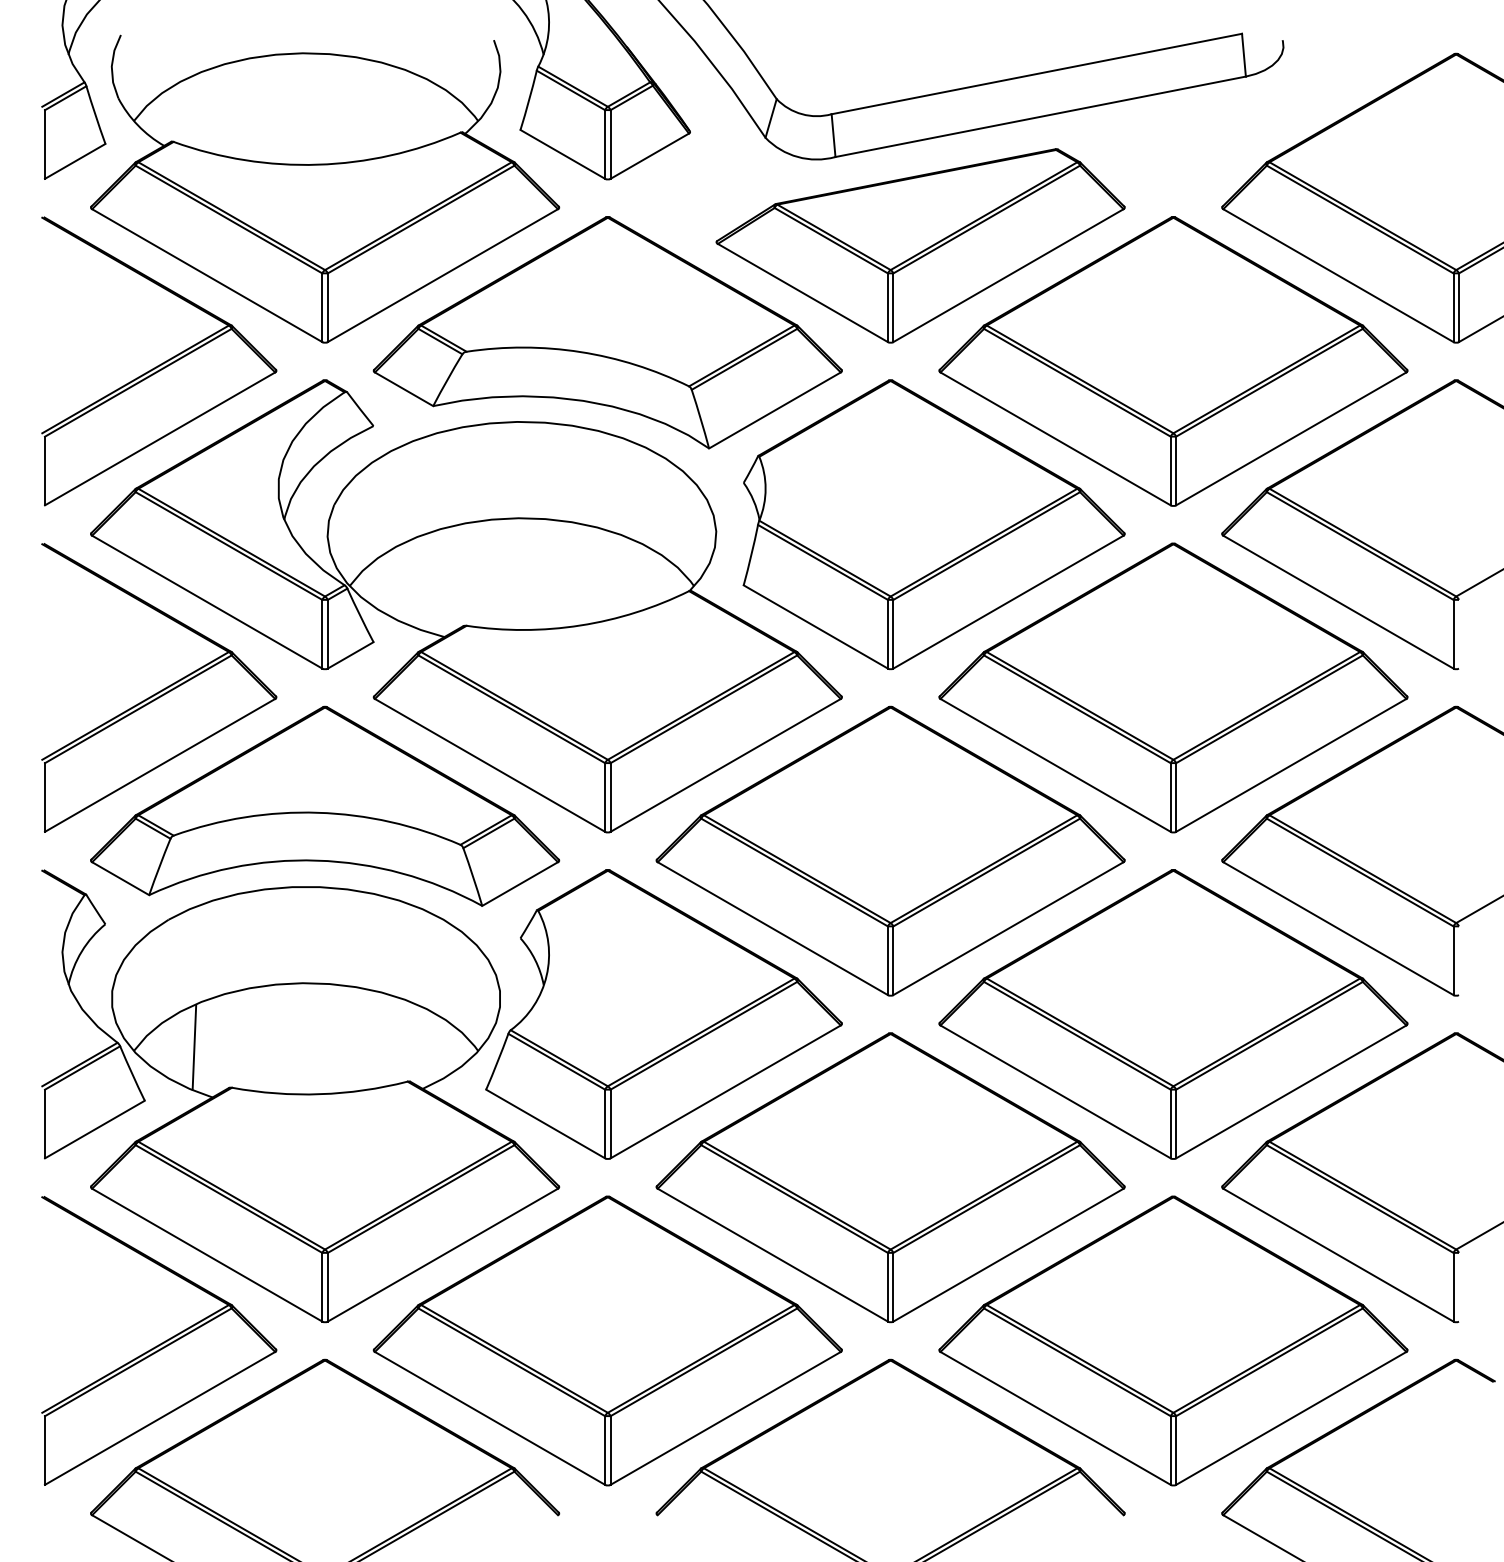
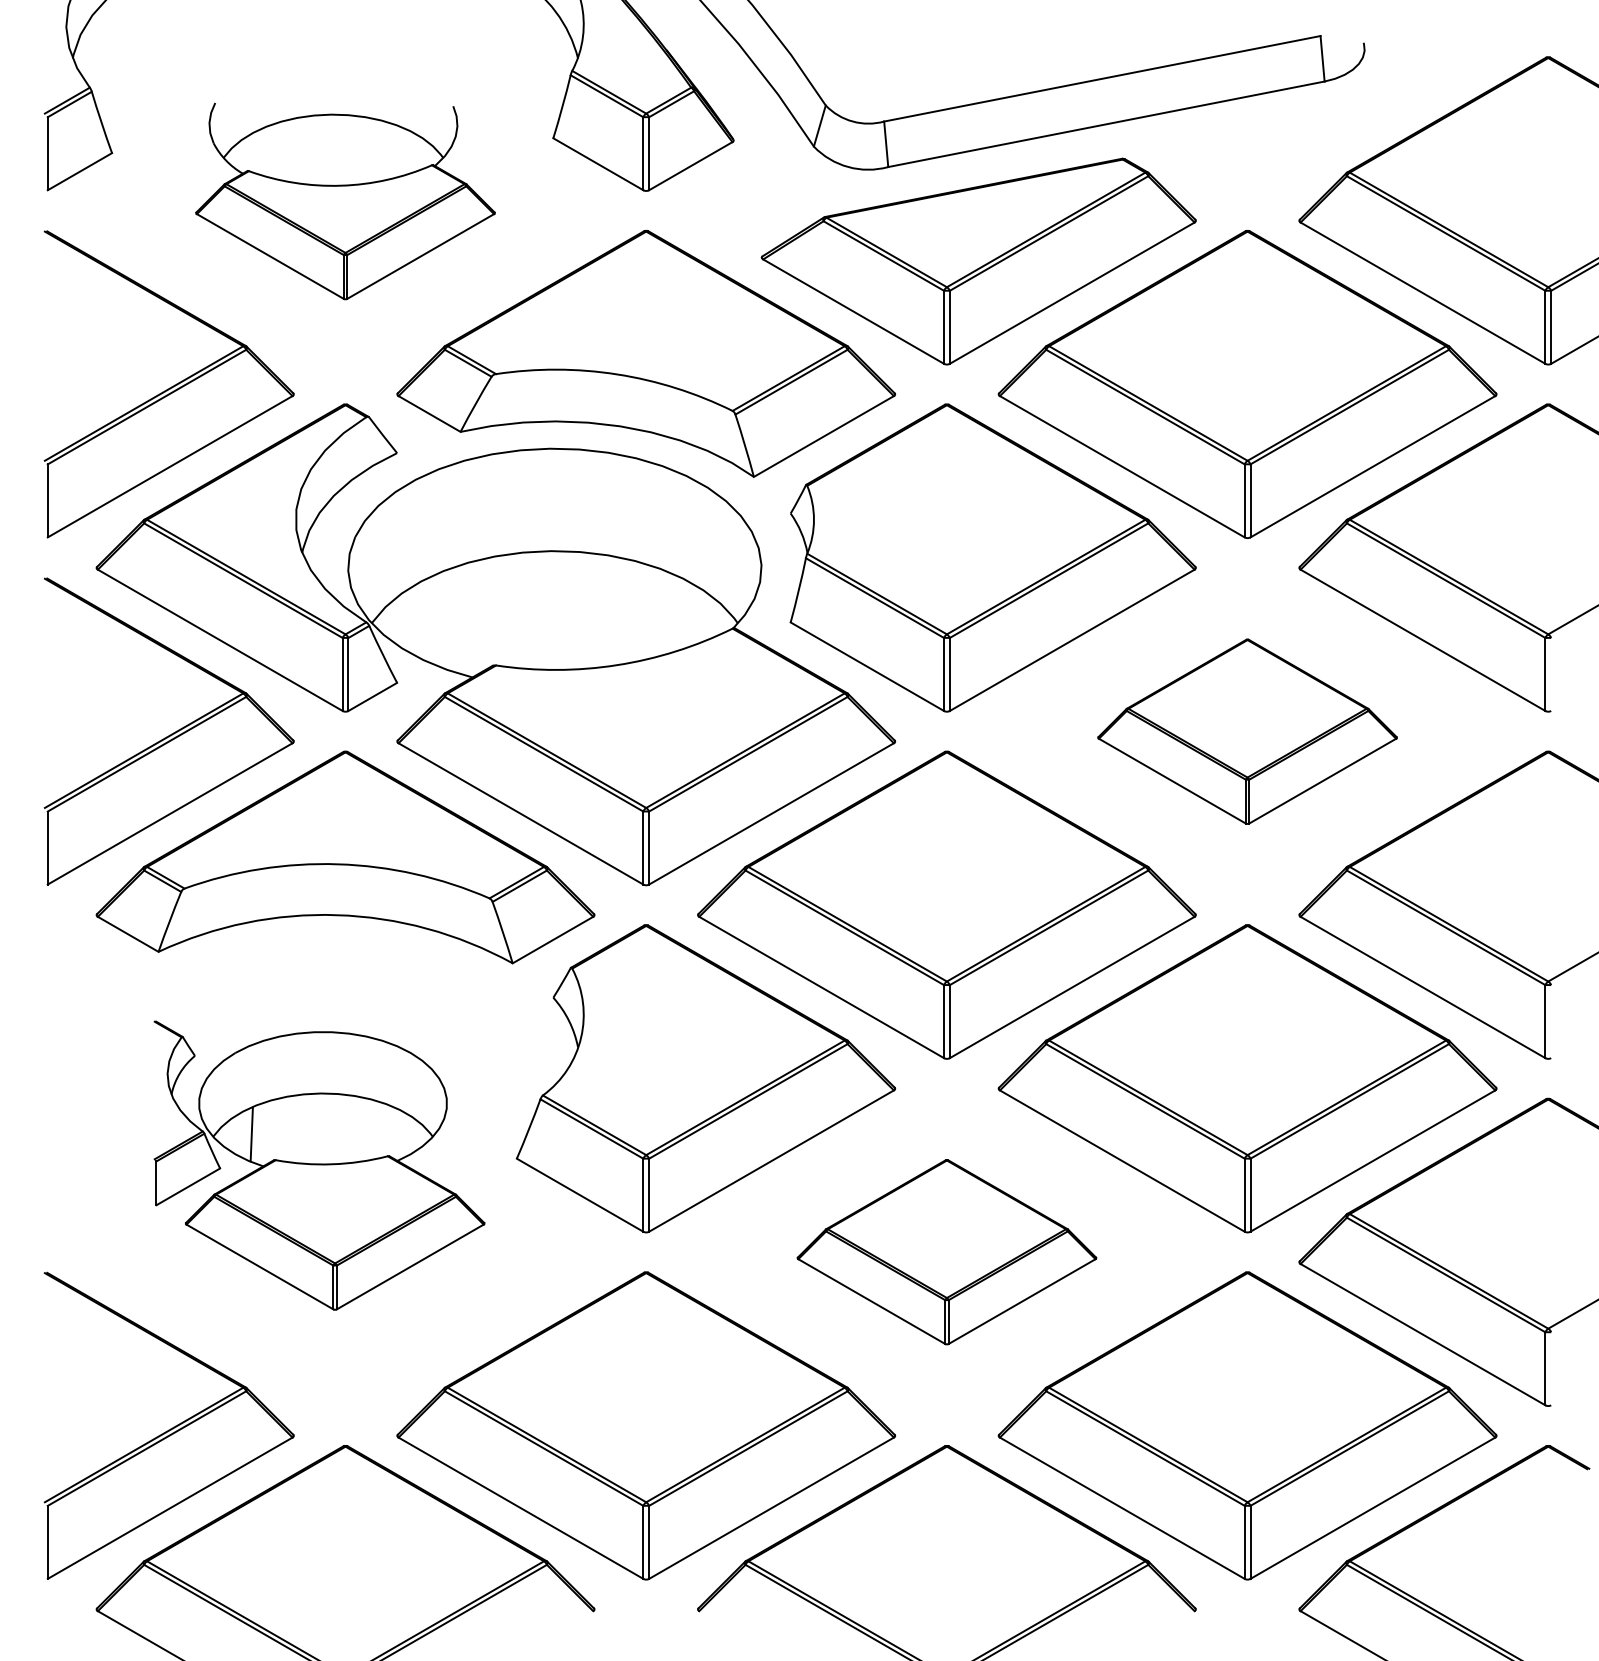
part: (325, 189) -> (345, 201), size x0.6
part: (1173, 687) -> (1247, 731), size x0.6
part: (300, 1096) -> (319, 1165), size x0.6
part: (890, 1176) -> (946, 1251), size x0.6

